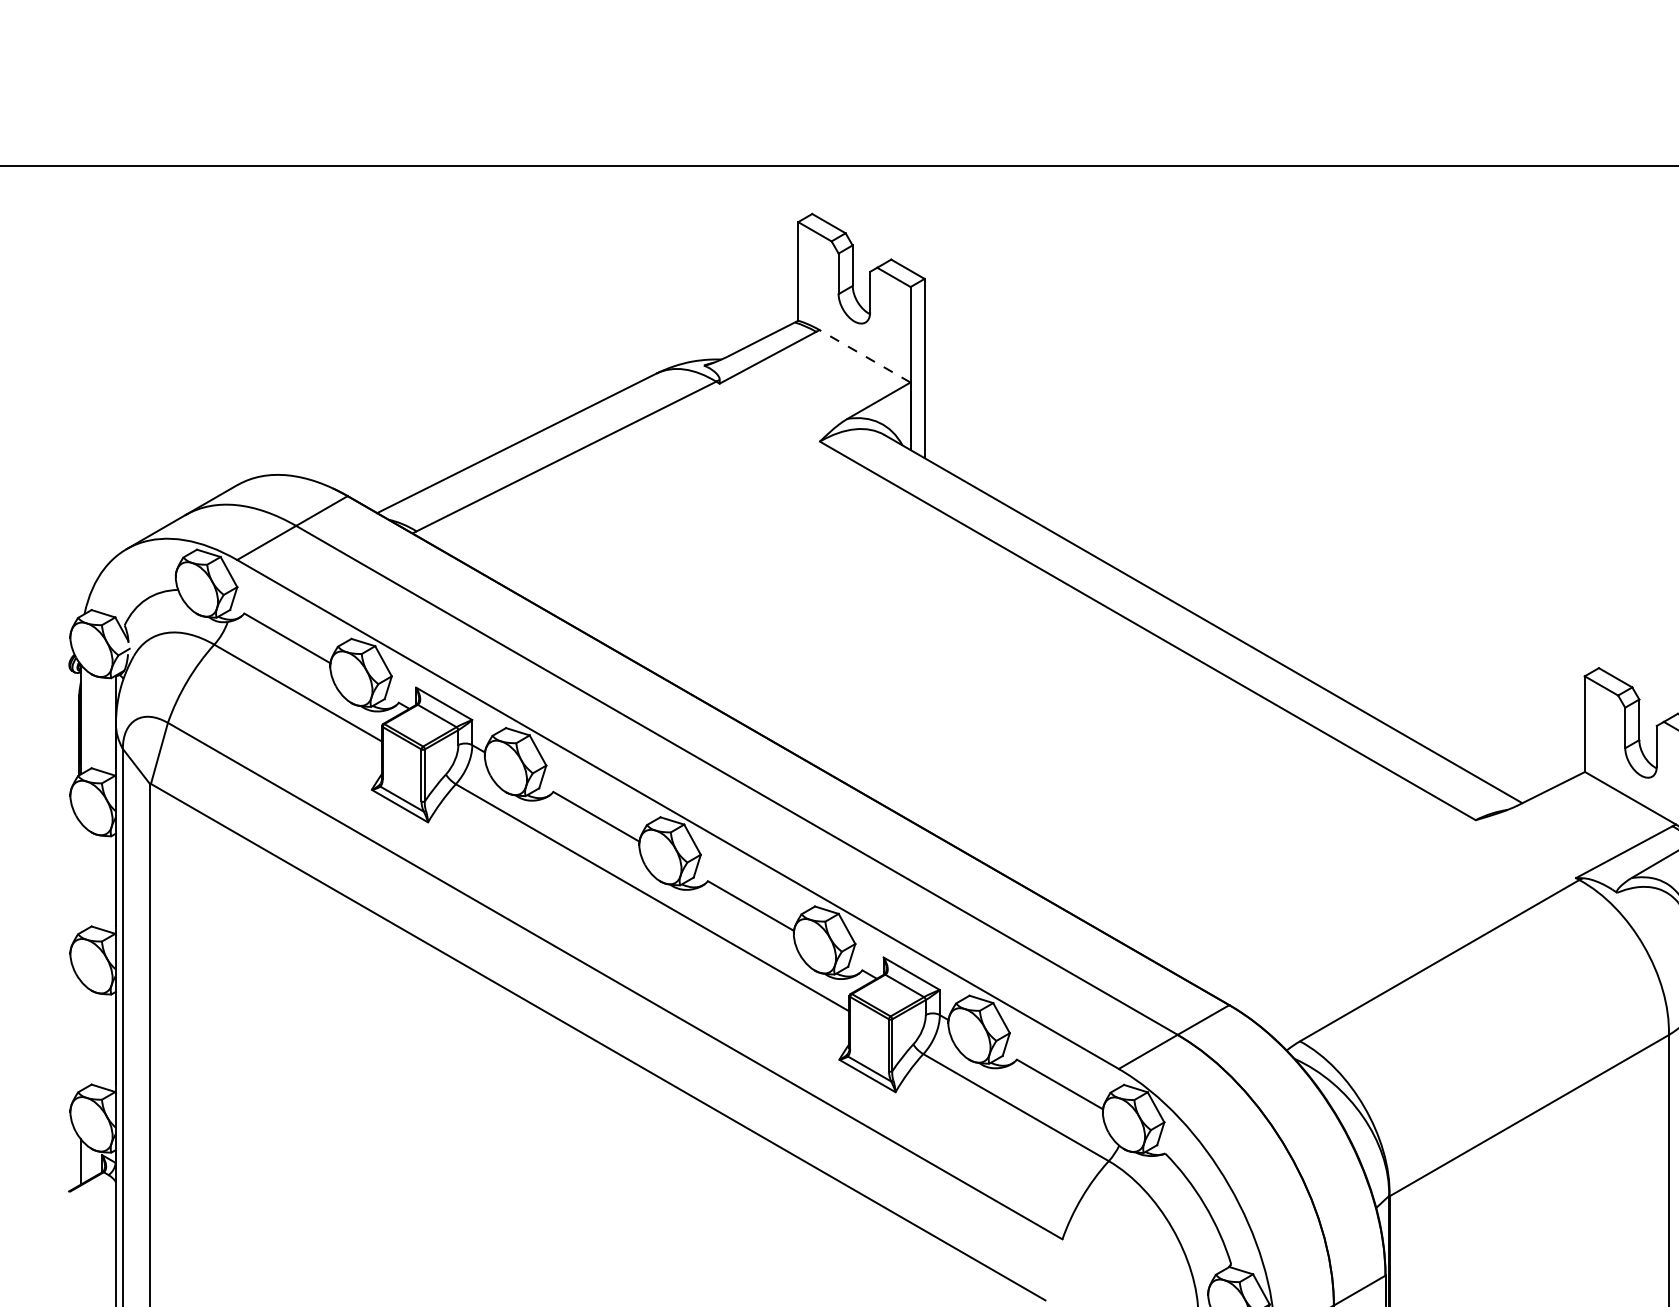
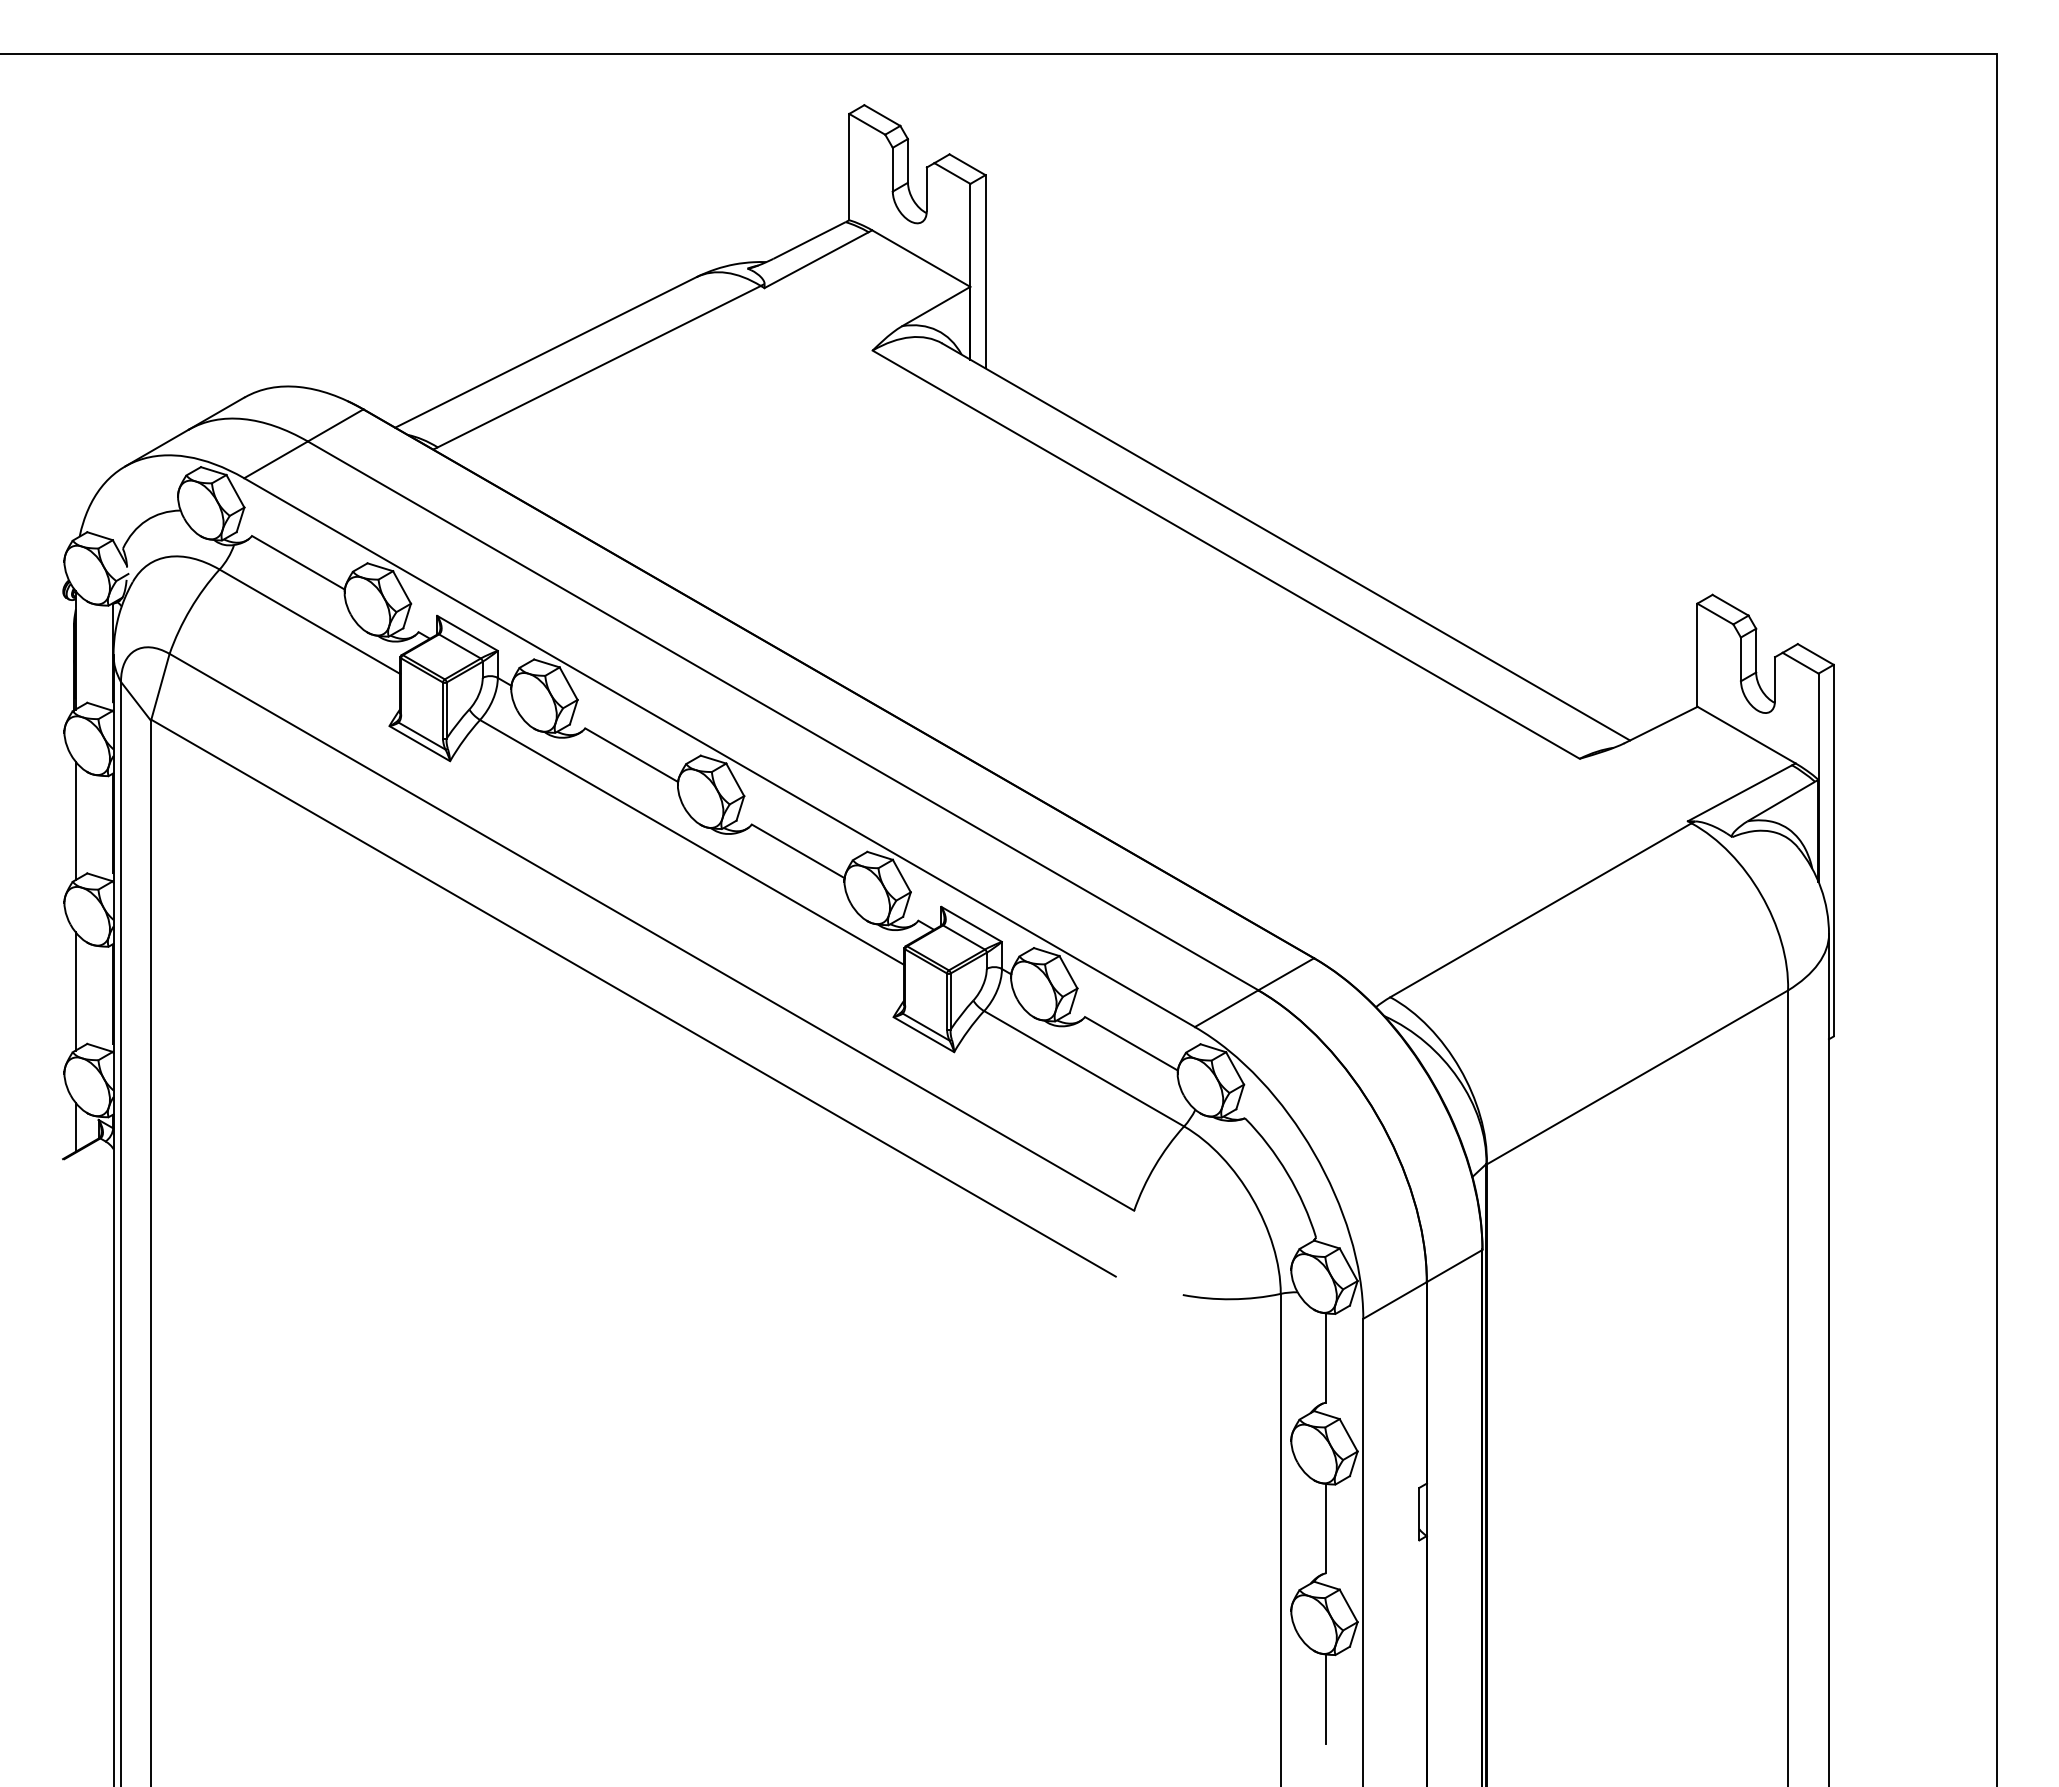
line: (865, 356) -> (921, 258), dashed -> solid
line: (80, 877) -> (75, 820), added
line: (80, 1035) -> (75, 991), added

